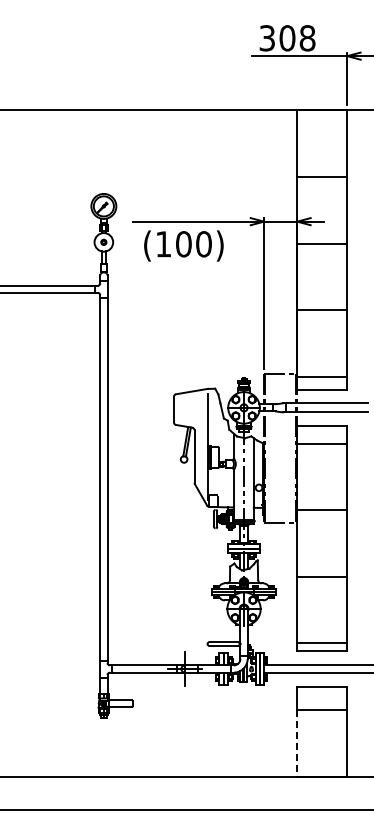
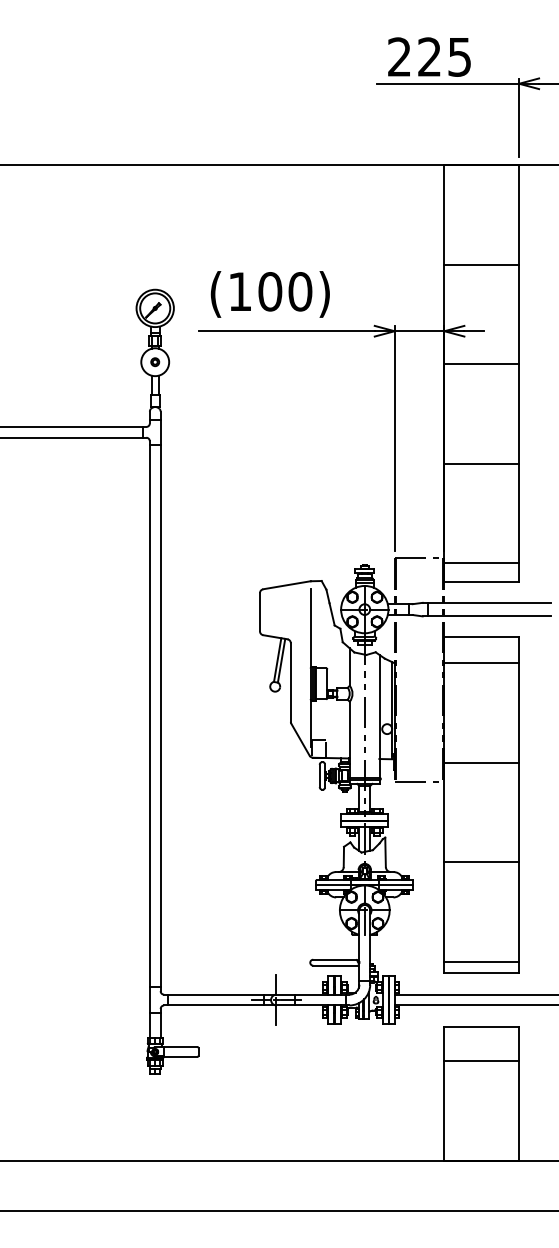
text: (287, 38) -> (429, 57), 308 -> 225
text: (183, 245) -> (269, 293), moved
line: (297, 743) -> (444, 1111), dashed -> solid

